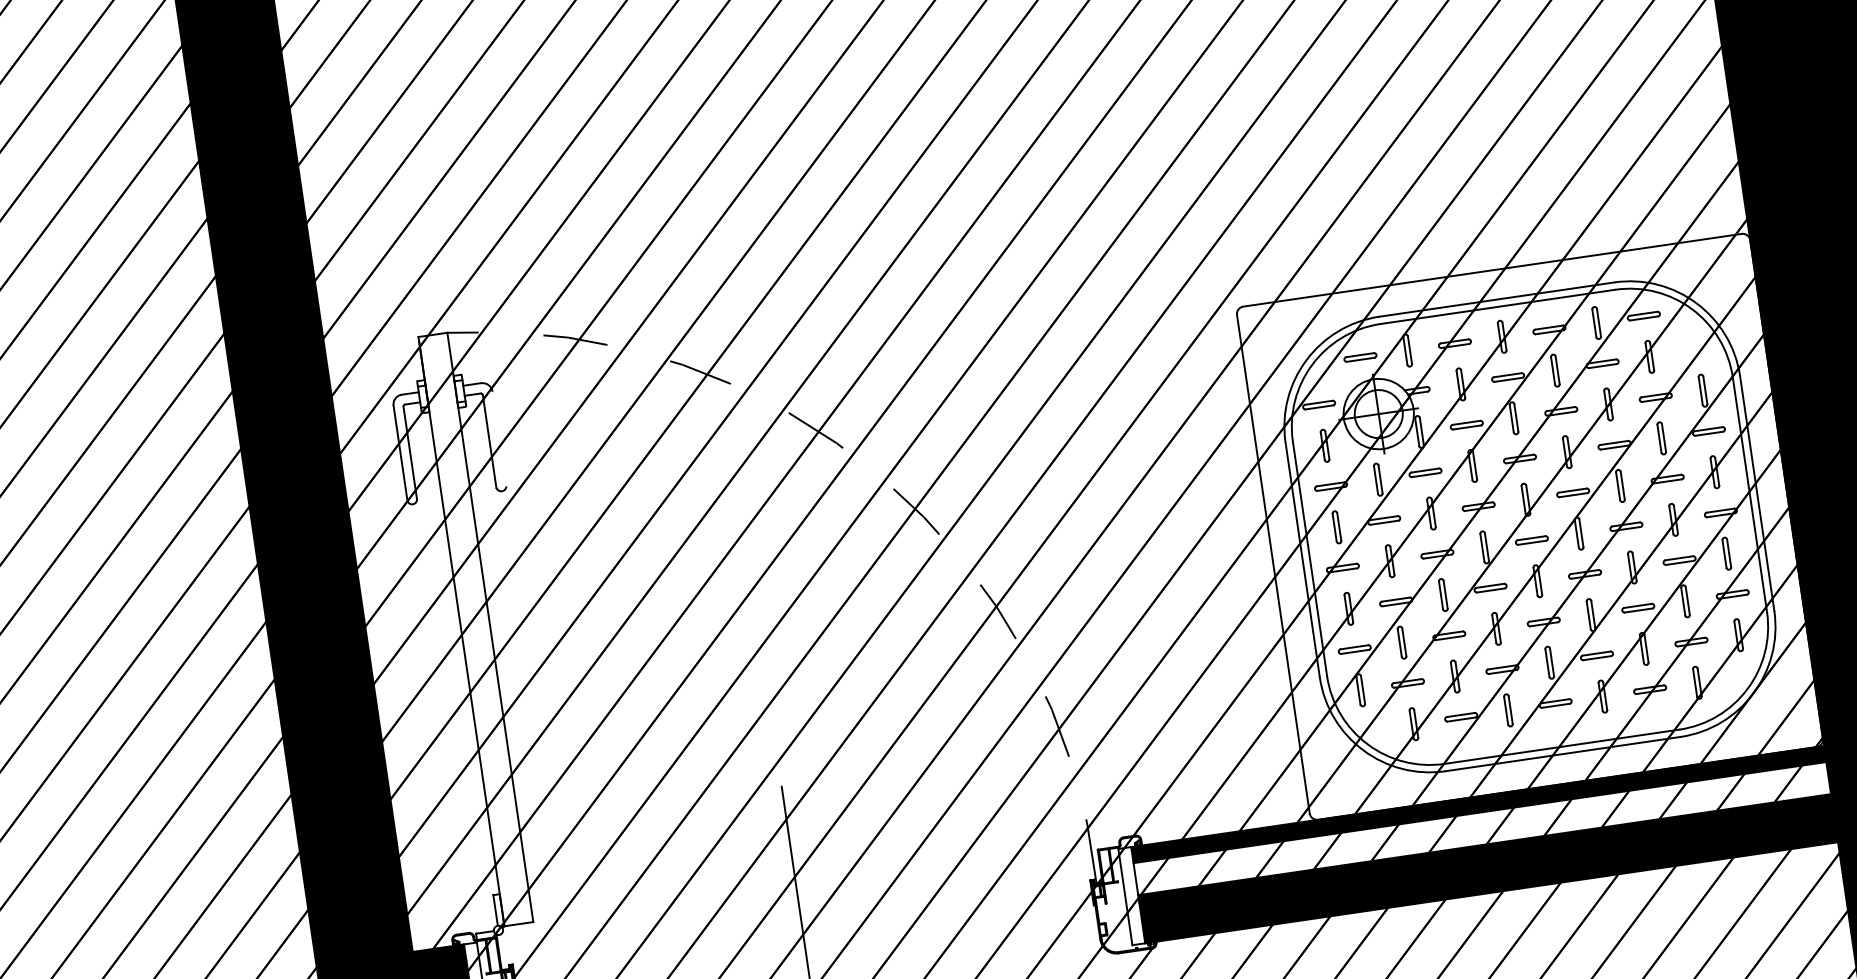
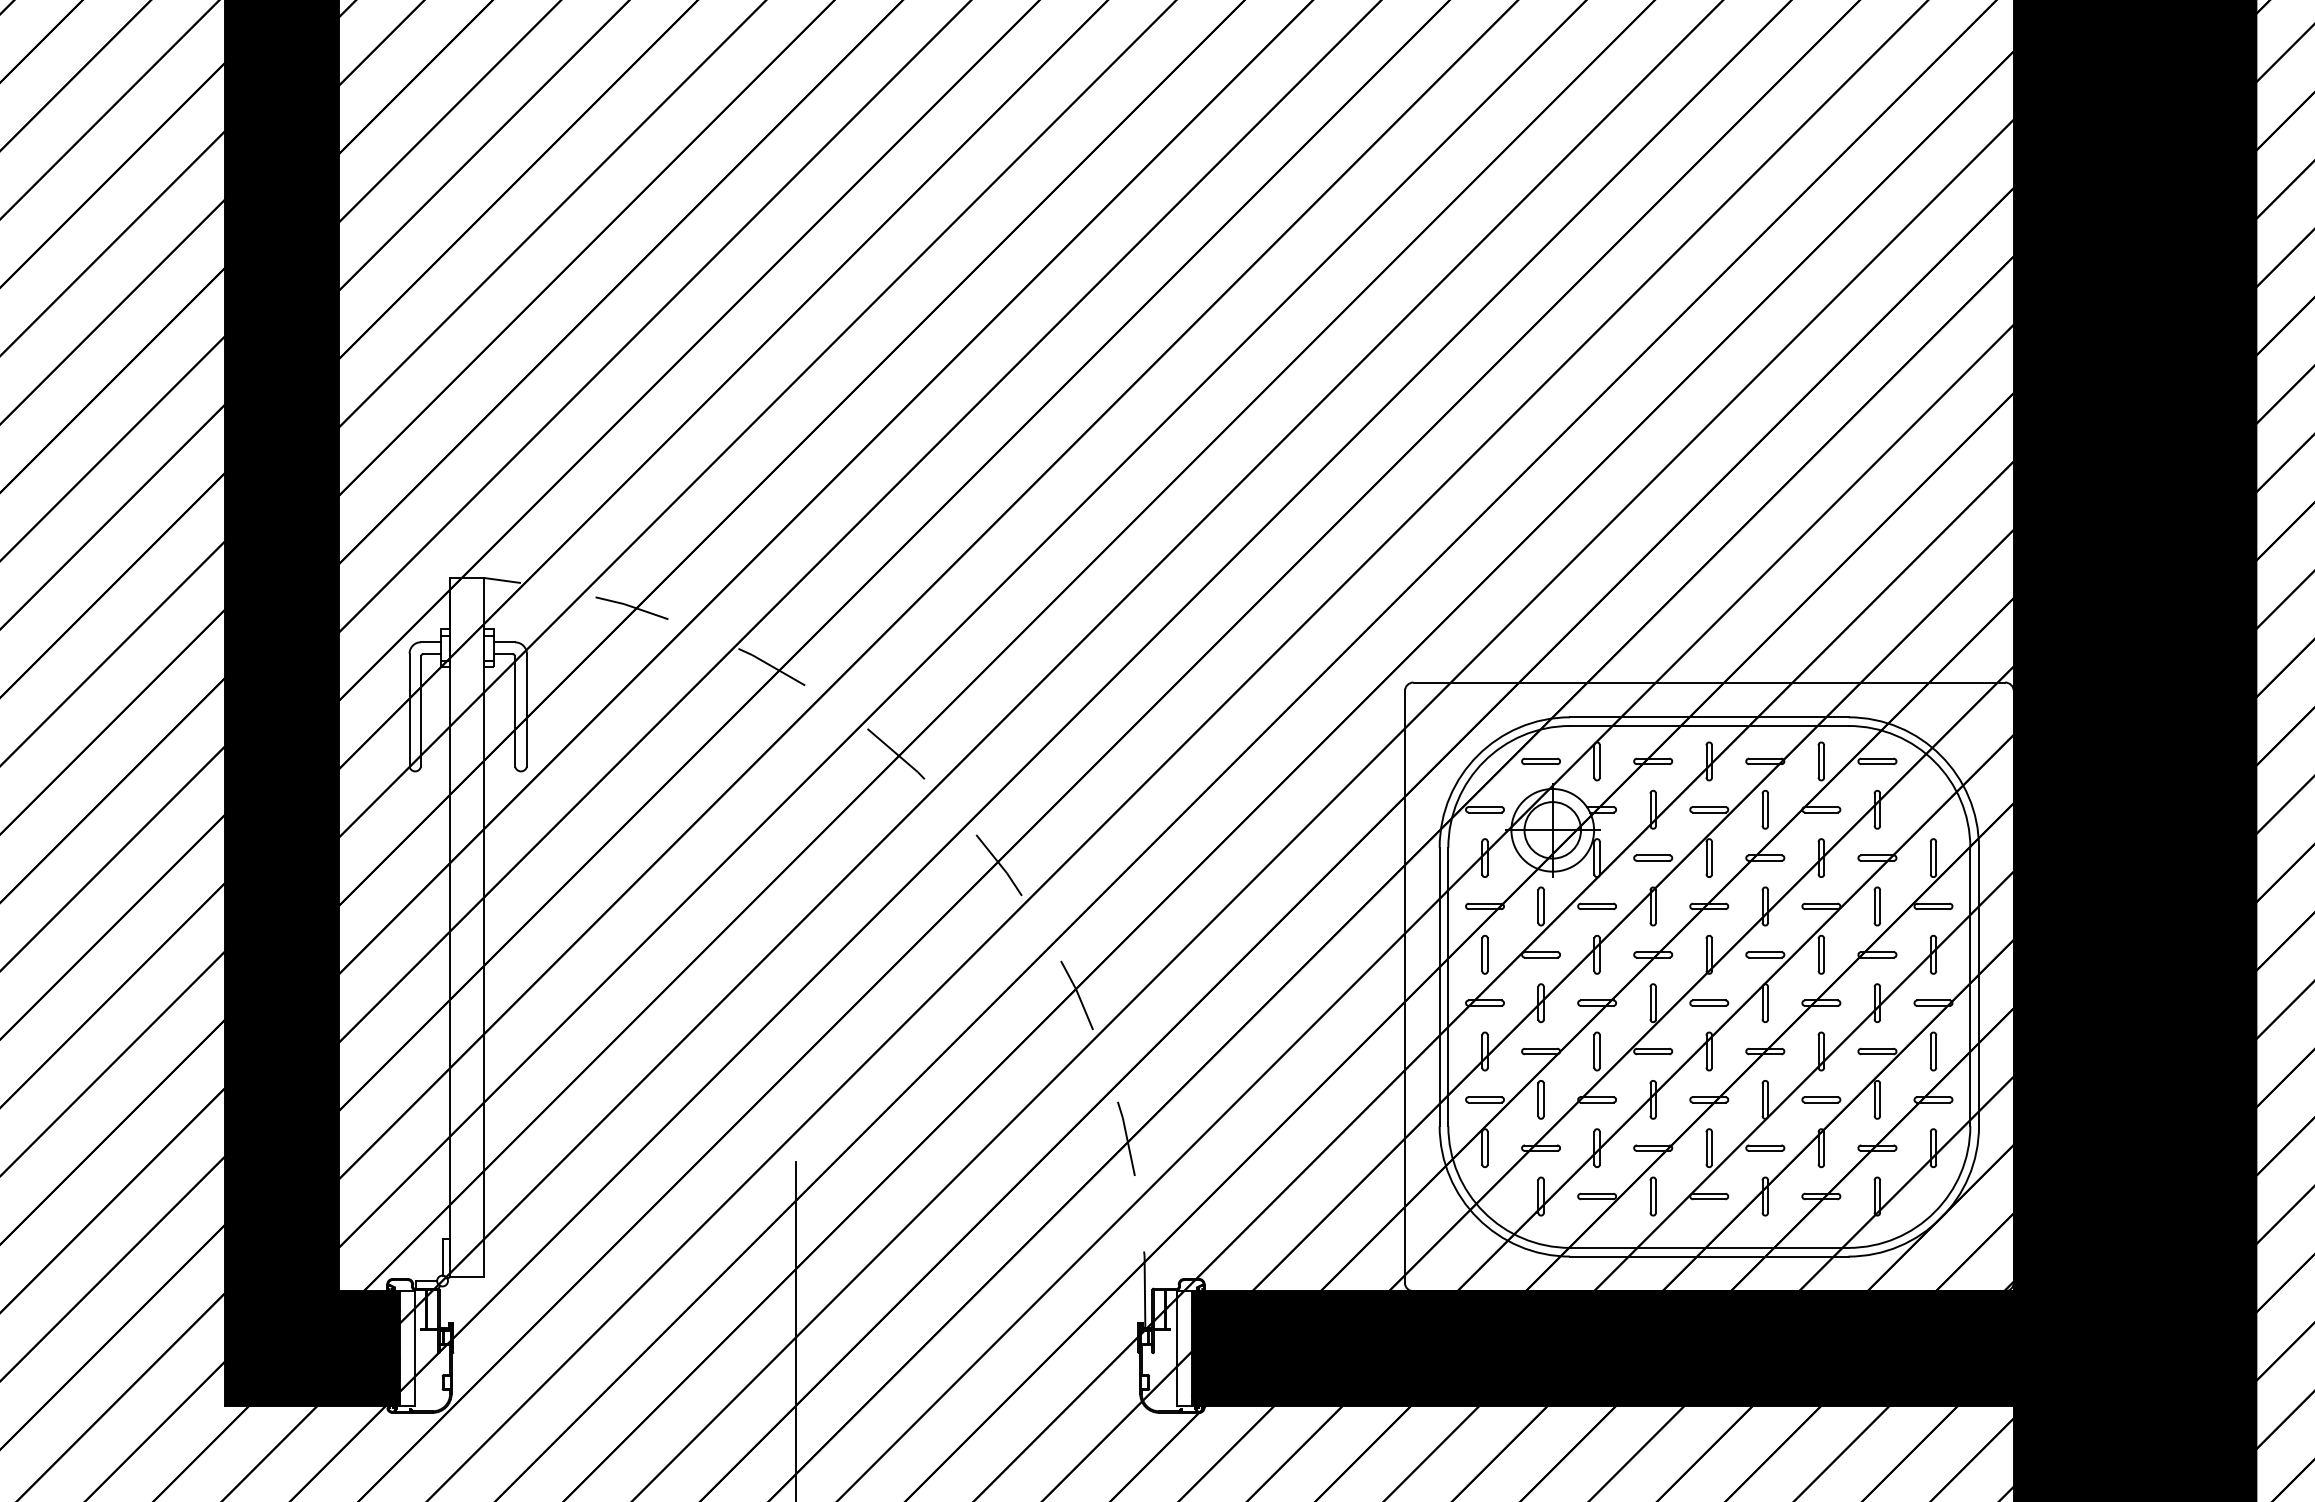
line: (499, 439) -> (526, 710), added
fill: (1482, 828) -> (1602, 1329), added

